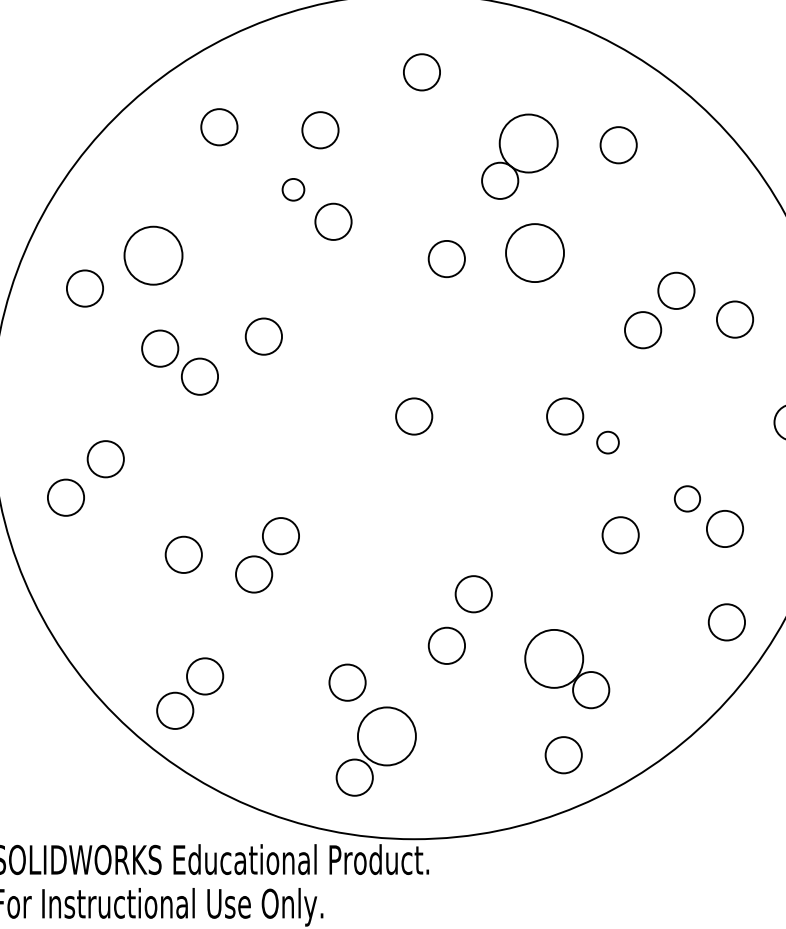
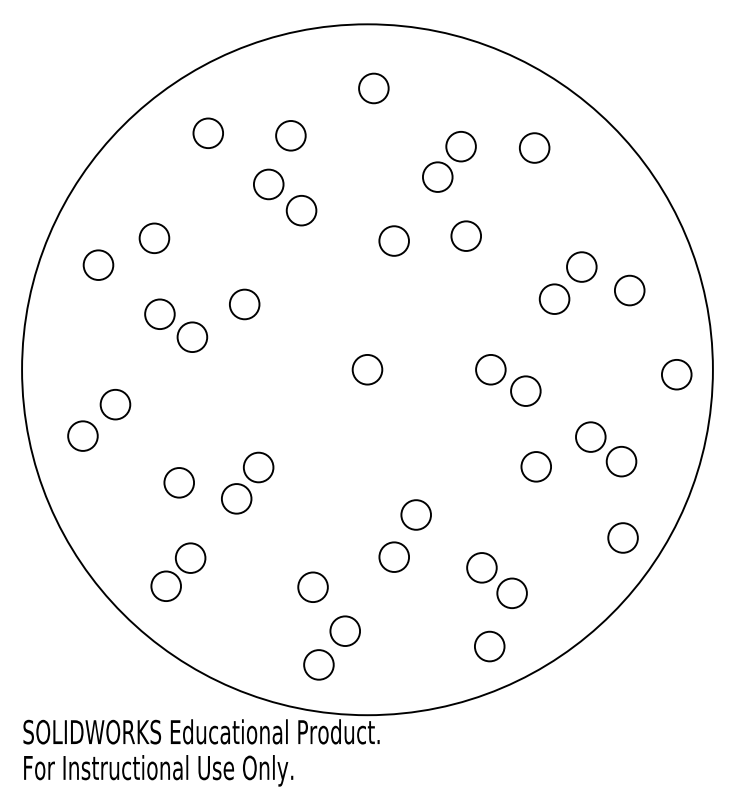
circle: (527, 143) -> (460, 146), size x0.62
circle: (293, 189) -> (268, 184), size x1.67
circle: (535, 252) -> (466, 235), size x0.62
circle: (153, 255) -> (154, 238), size x0.62
circle: (607, 441) -> (525, 390), size x1.67
circle: (687, 498) -> (590, 436), size x1.43
circle: (553, 658) -> (481, 567), size x0.62
part: (190, 692) -> (178, 571), moved
circle: (387, 736) -> (345, 631), size x0.62

